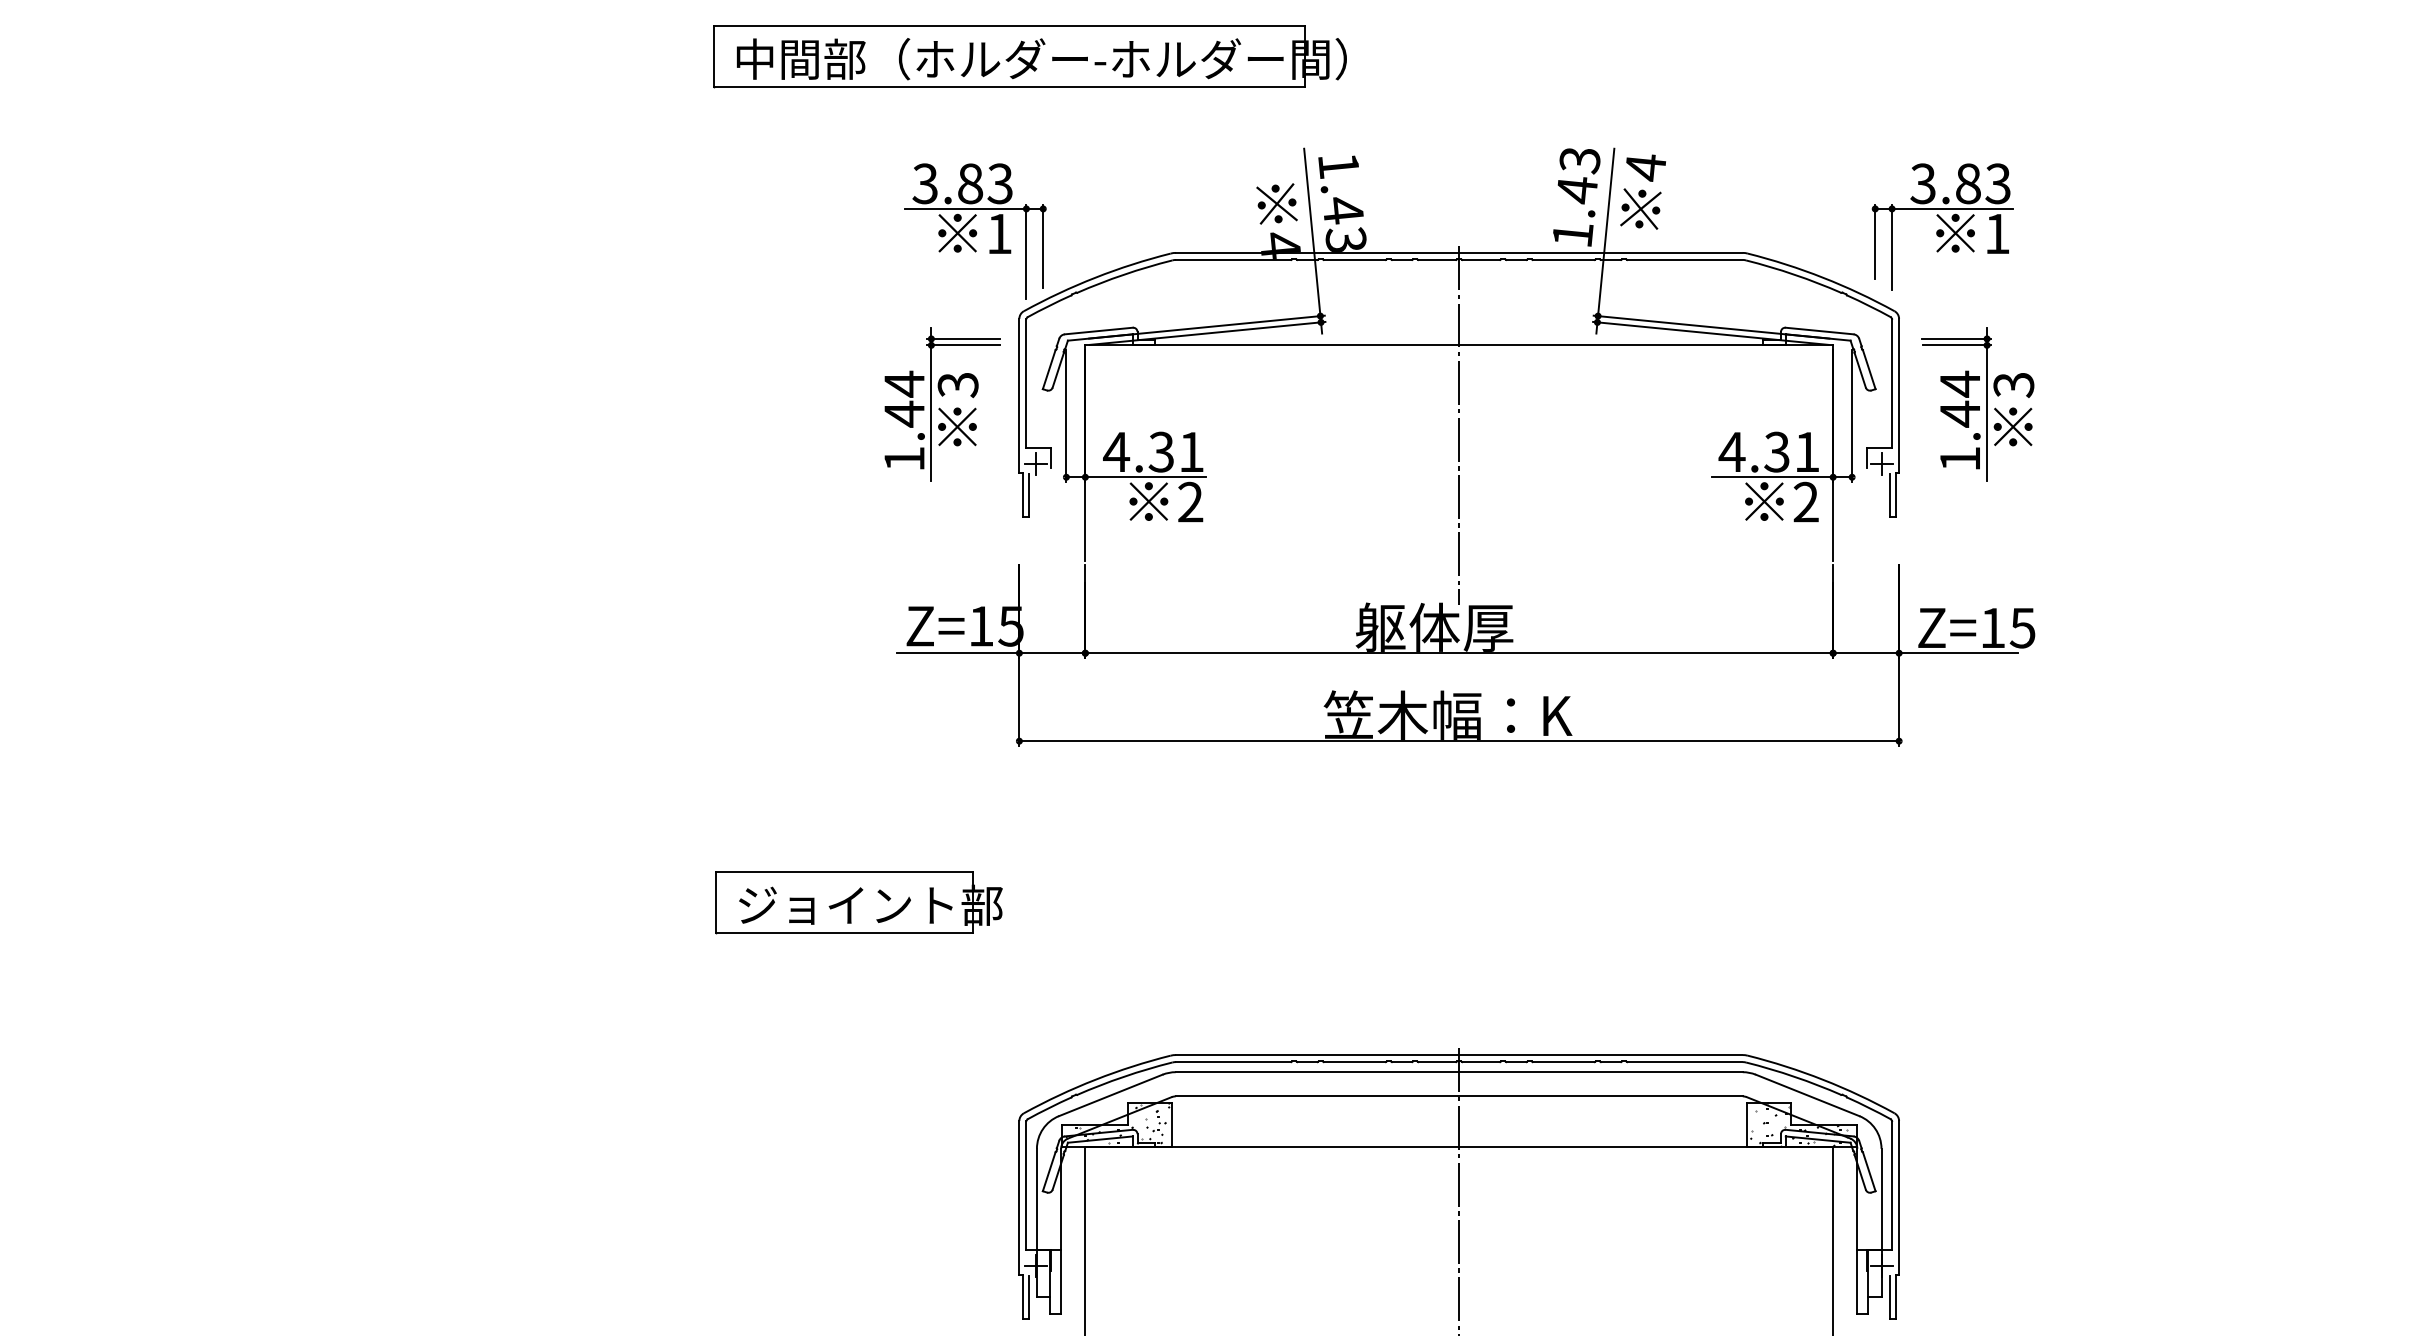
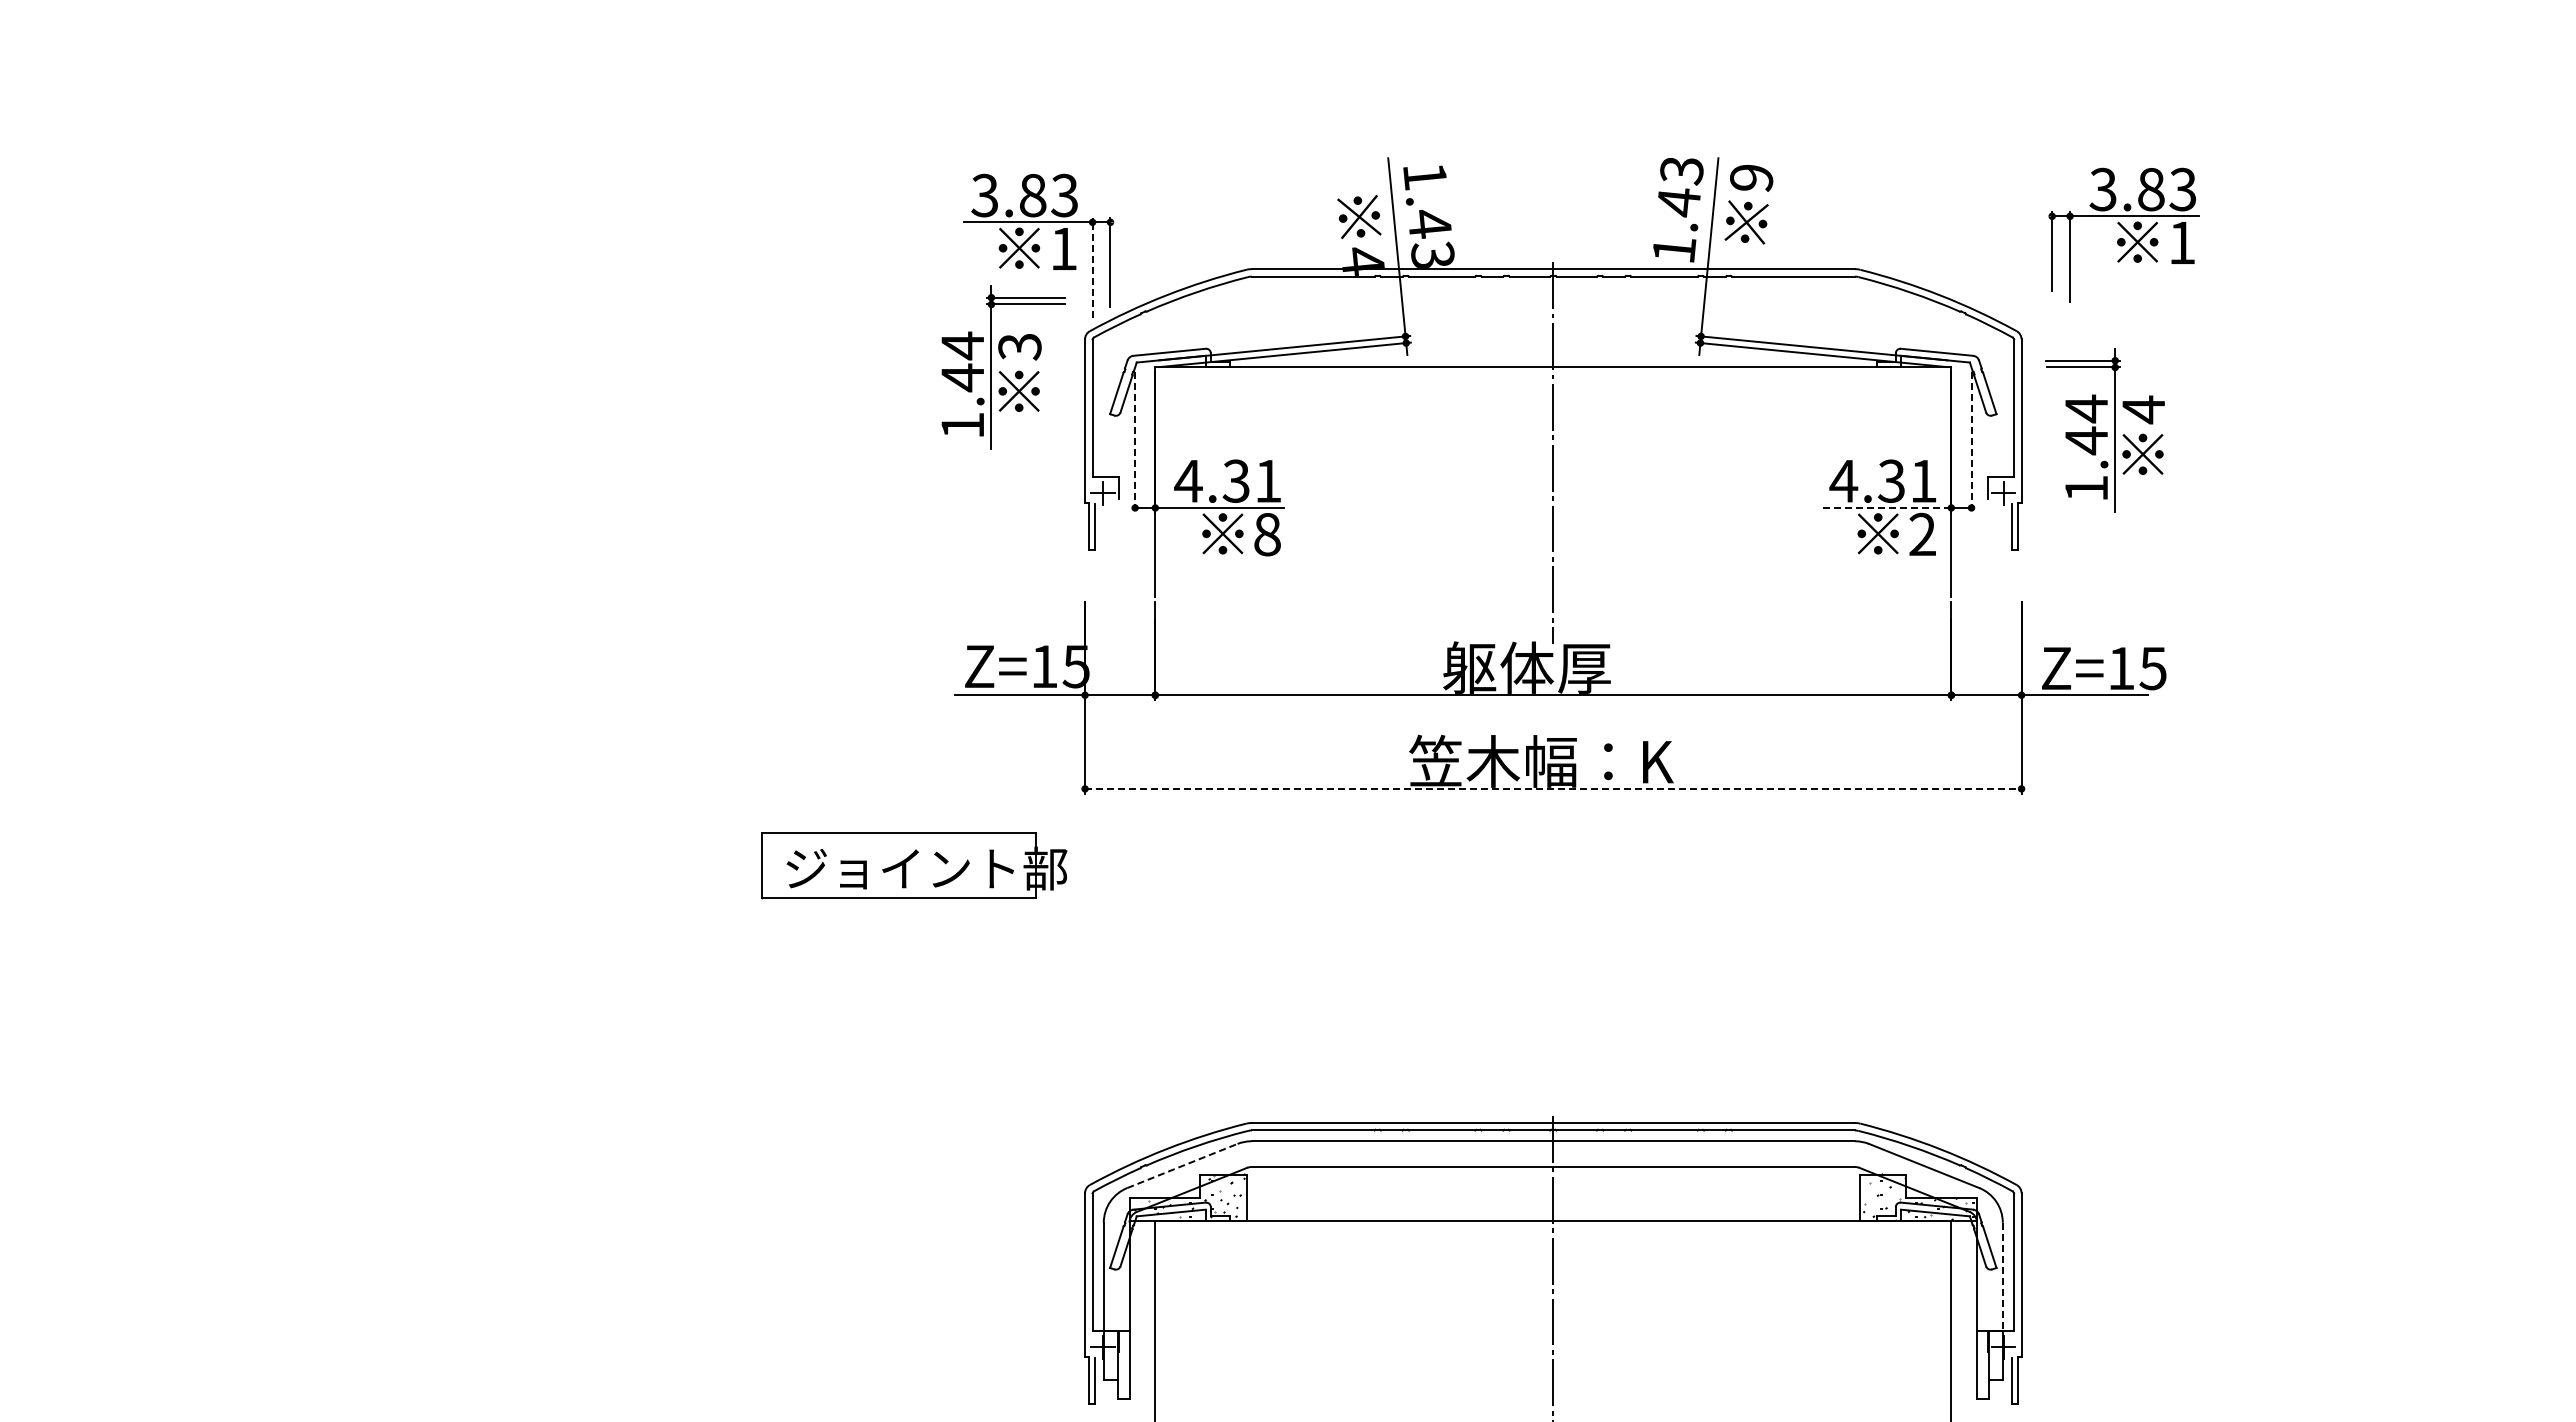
part: (1030, 56) -> (1096, 60), removed
text: (1645, 167) -> (1751, 178), 4 -> 9
part: (1942, 226) -> (2123, 234), moved
line: (1026, 251) -> (1092, 267), solid -> dashed
text: (2013, 384) -> (2143, 409), 3 -> 4
part: (942, 404) -> (1003, 367), moved
line: (1066, 415) -> (1135, 442), solid -> dashed
line: (1852, 415) -> (1971, 442), solid -> dashed
line: (1772, 476) -> (1886, 507), solid -> dashed
text: (1190, 502) -> (1267, 534), 2 -> 8
line: (1459, 740) -> (1553, 788), solid -> dashed
part: (859, 902) -> (914, 865), moved
line: (1110, 1094) -> (1182, 1165), solid -> dashed
line: (1881, 1200) -> (2002, 1277), solid -> dashed

